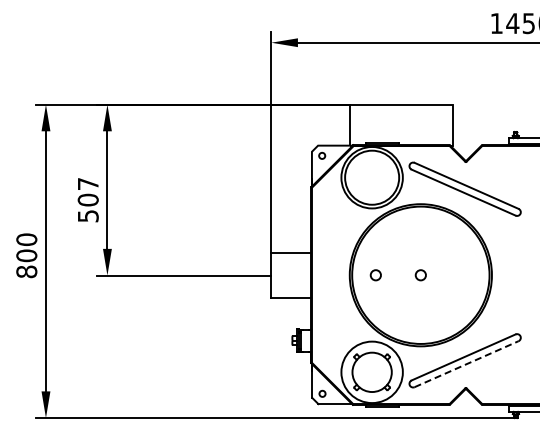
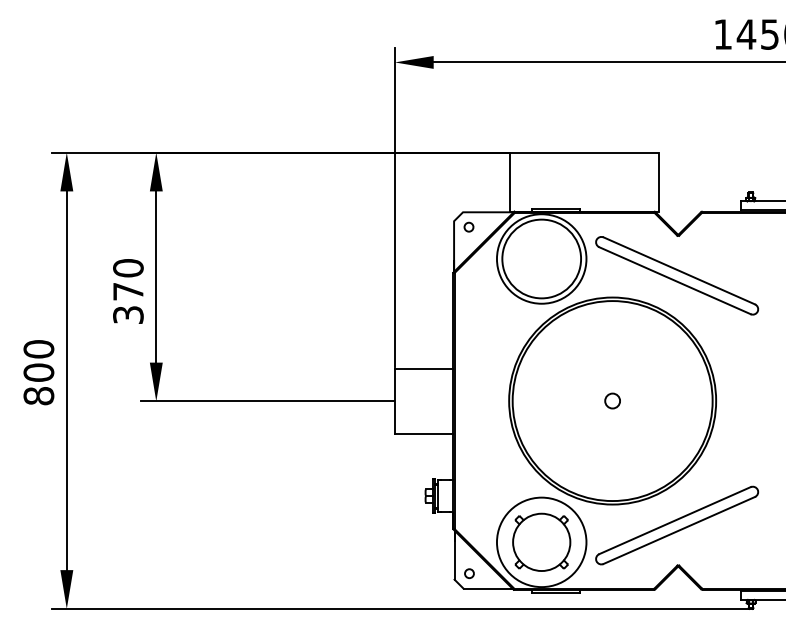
text: (87, 199) -> (127, 290), 507 -> 370
circle: (375, 275) -> (546, 401), removed
line: (466, 364) -> (679, 530), dashed -> solid

